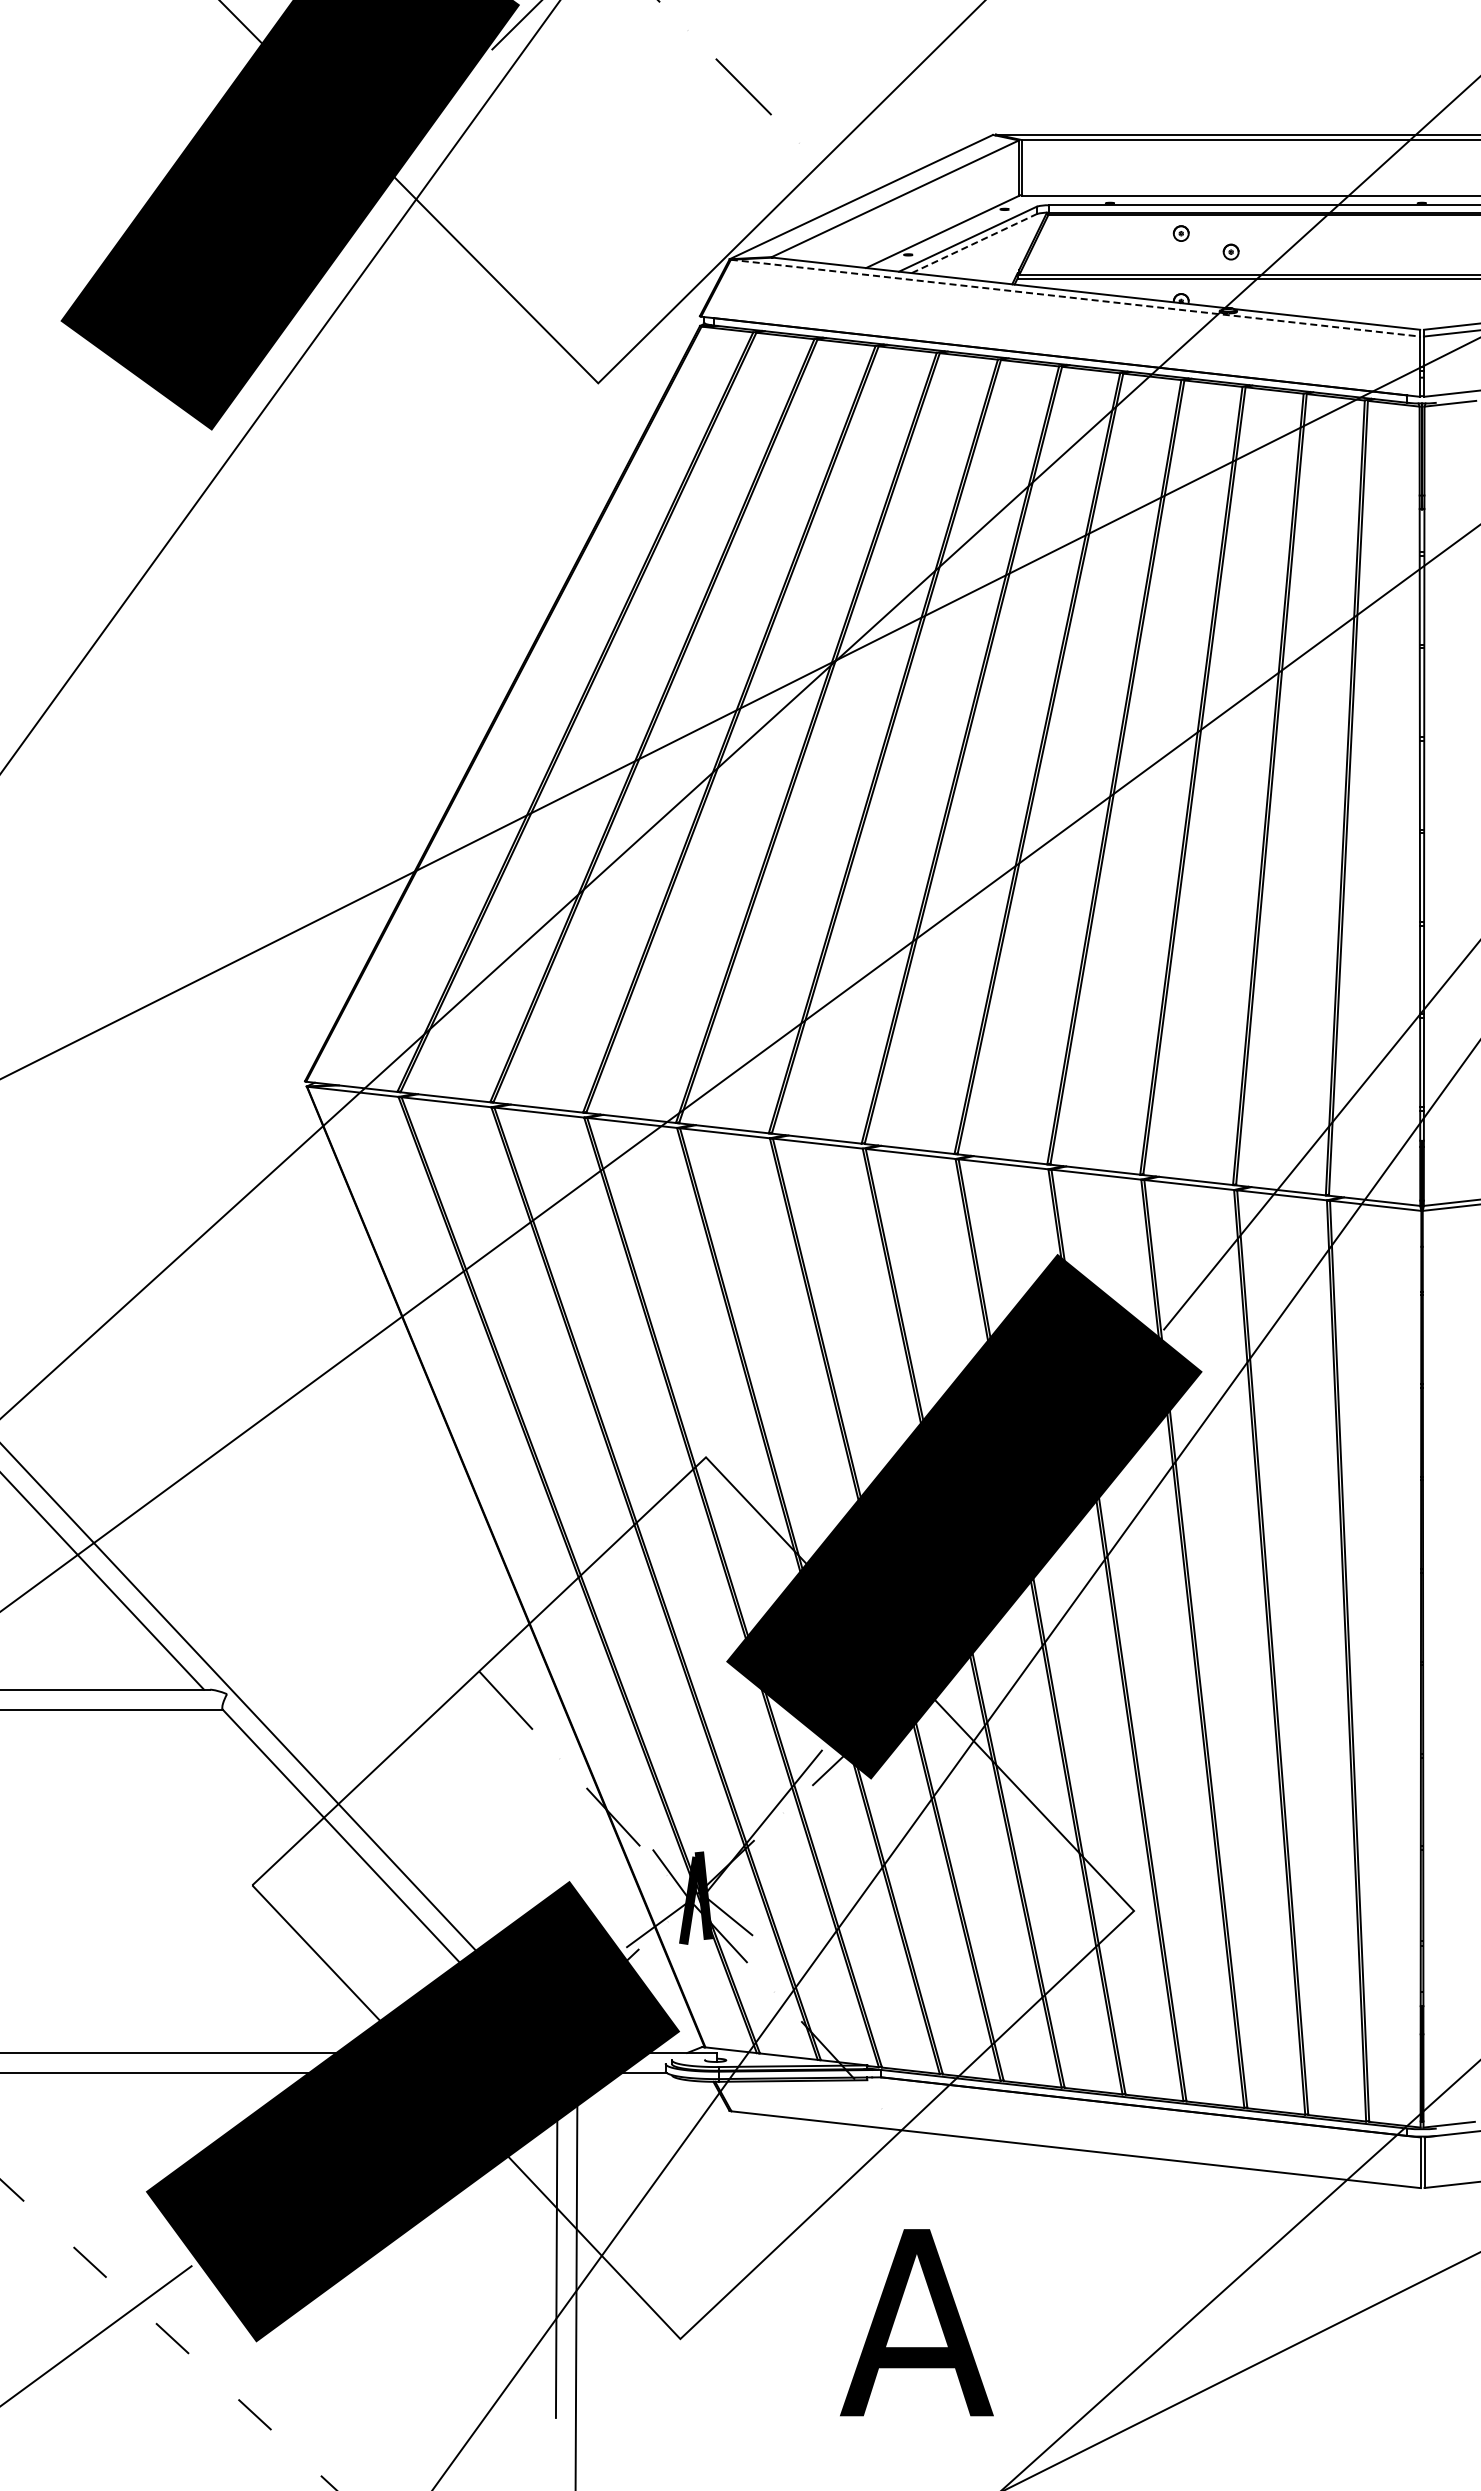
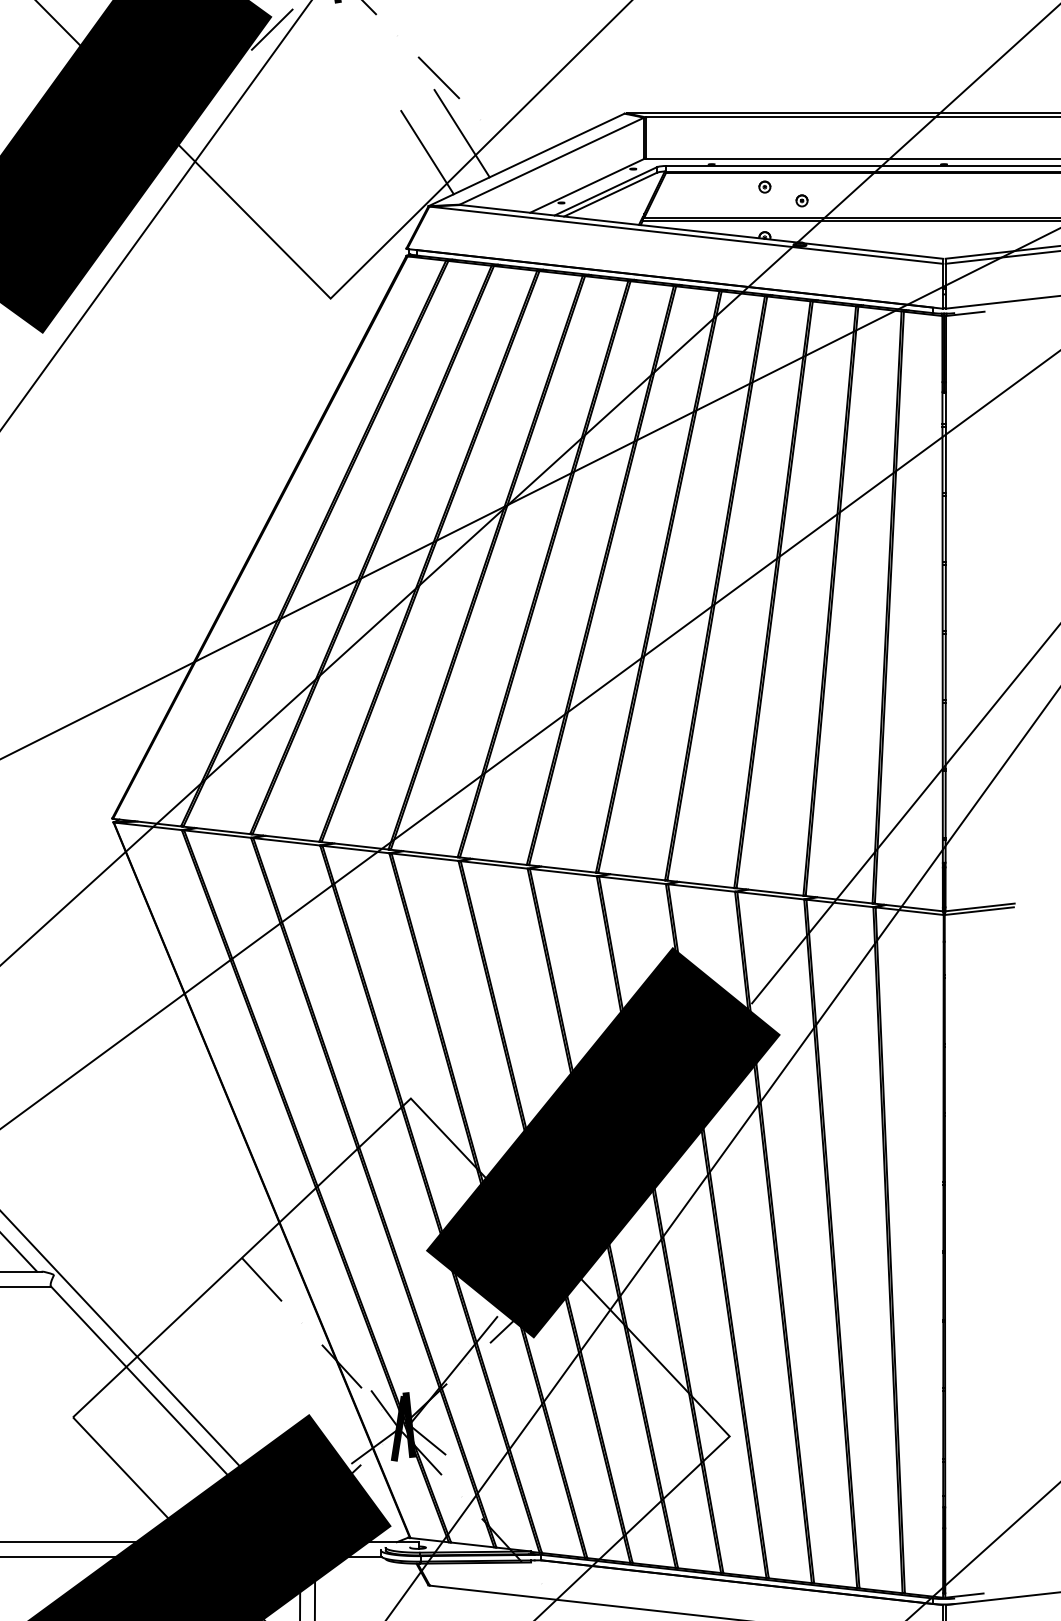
line: (774, 161) -> (461, 133), added
line: (728, 187) -> (427, 152), added
line: (974, 243) -> (610, 194), dashed -> solid
line: (1075, 298) -> (686, 235), dashed -> solid

